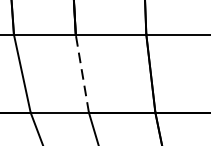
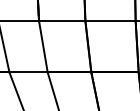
line: (82, 73) -> (43, 46), dashed -> solid

